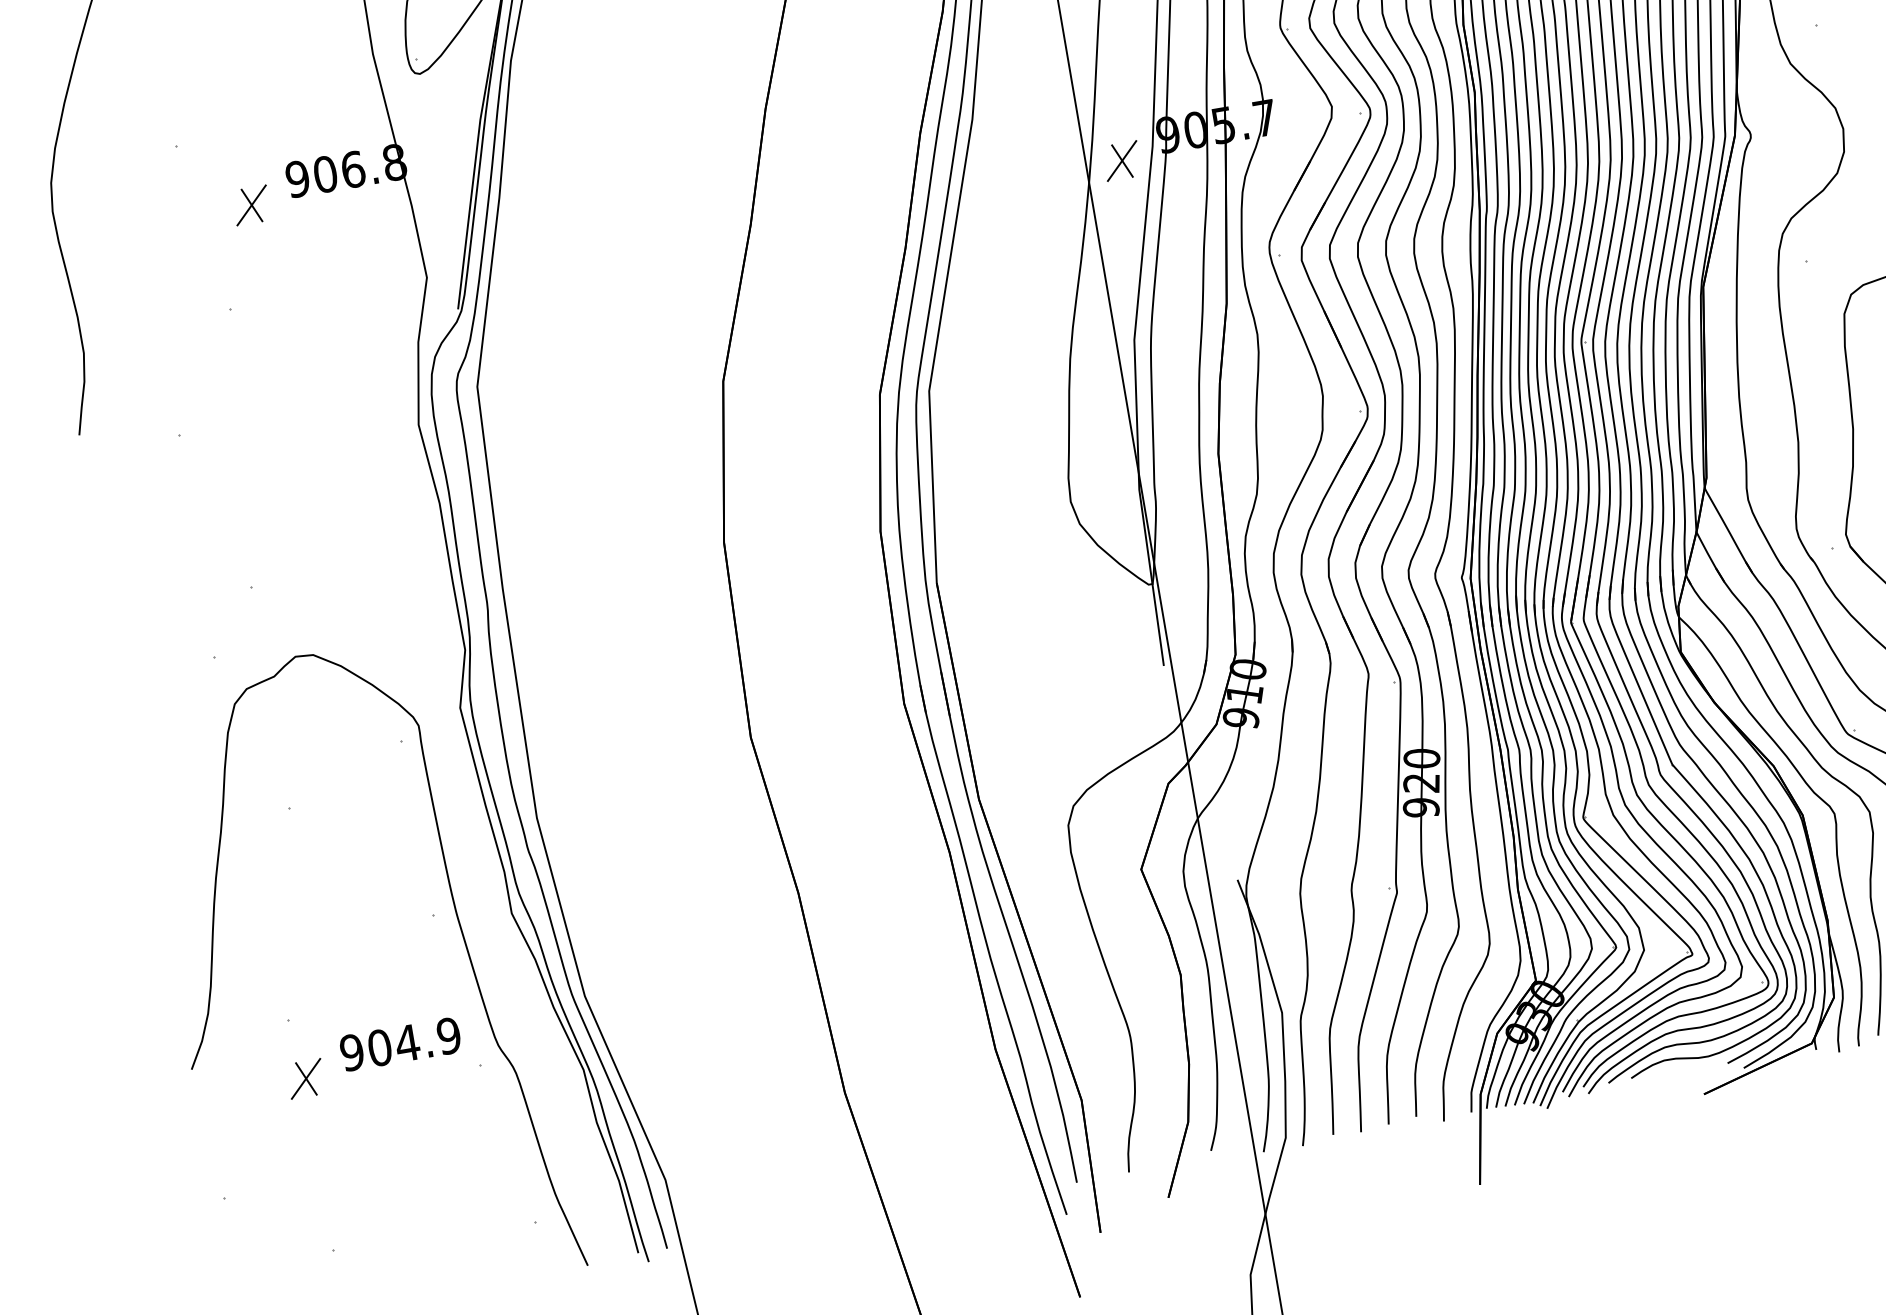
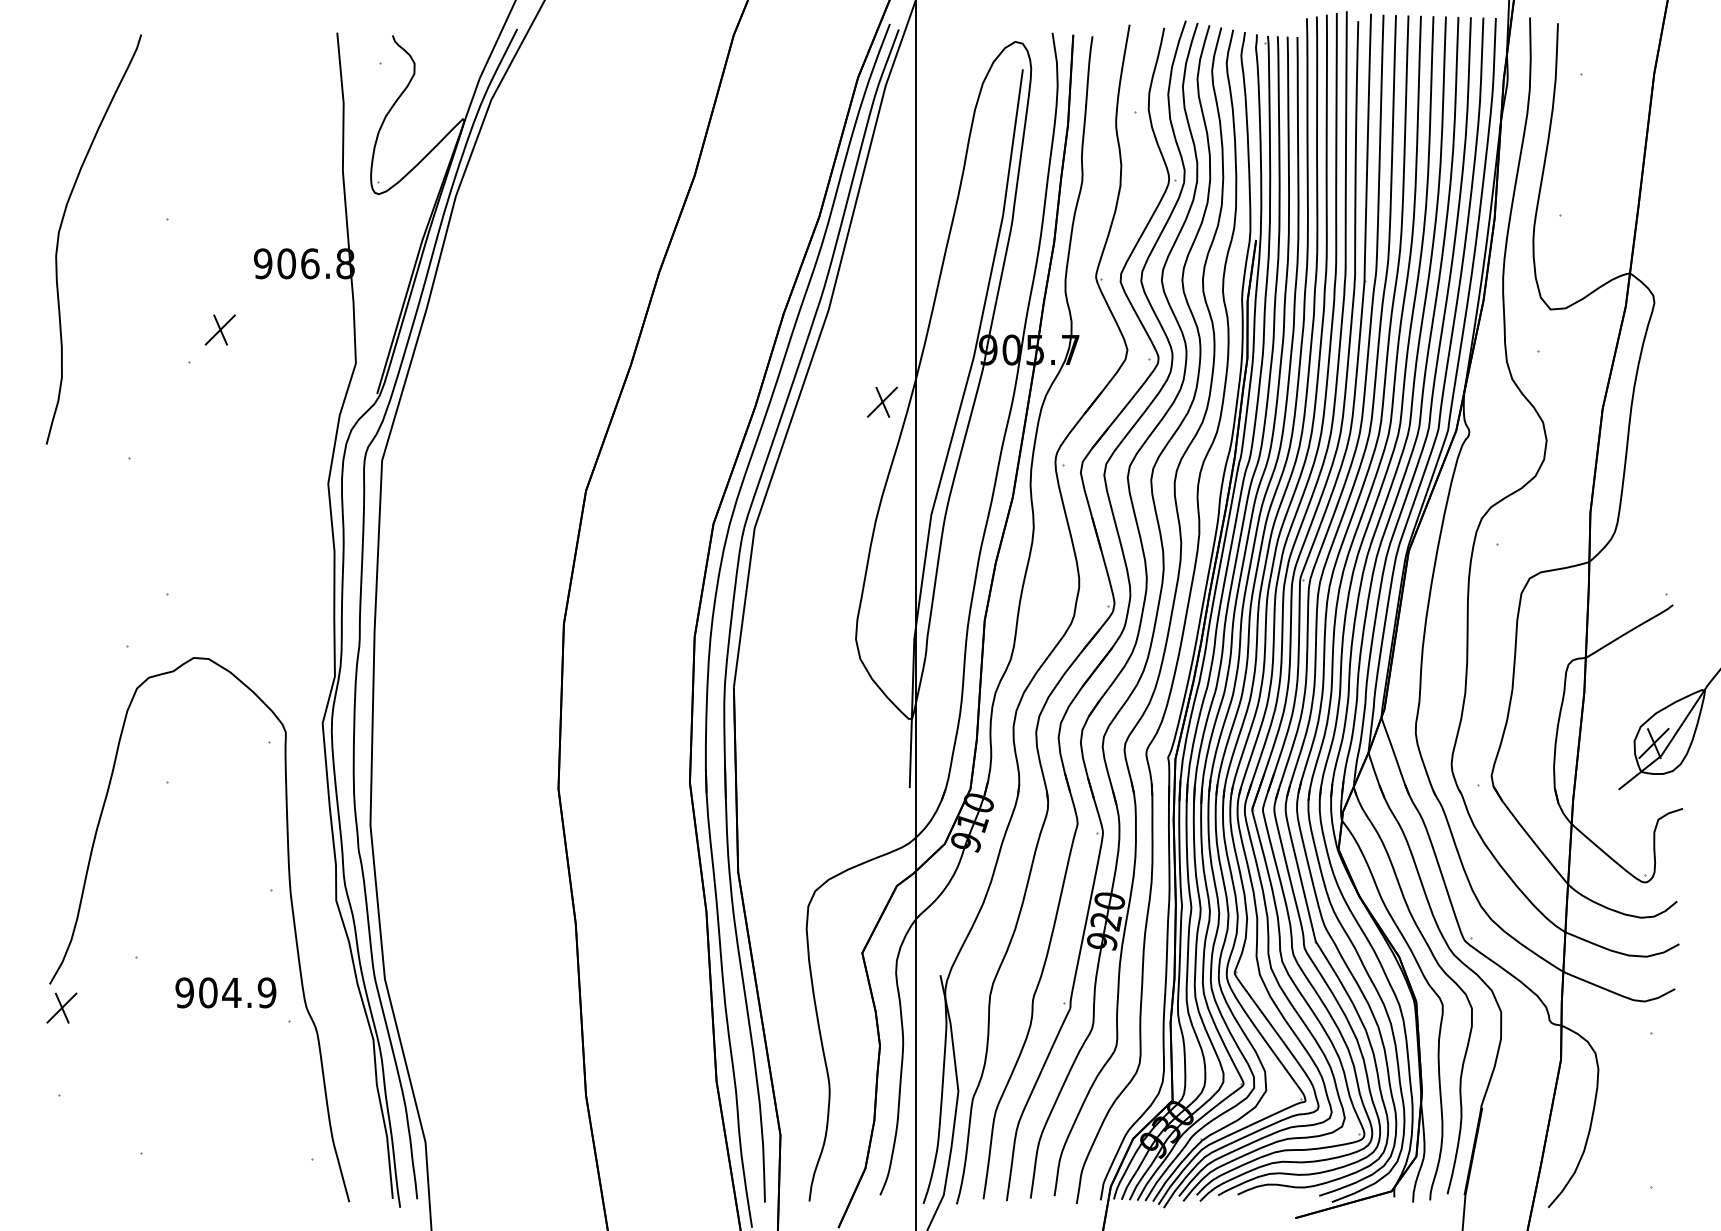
part: (1121, 160) -> (882, 401), moved
part: (250, 205) -> (219, 329), moved
part: (305, 1078) -> (61, 1007), moved

